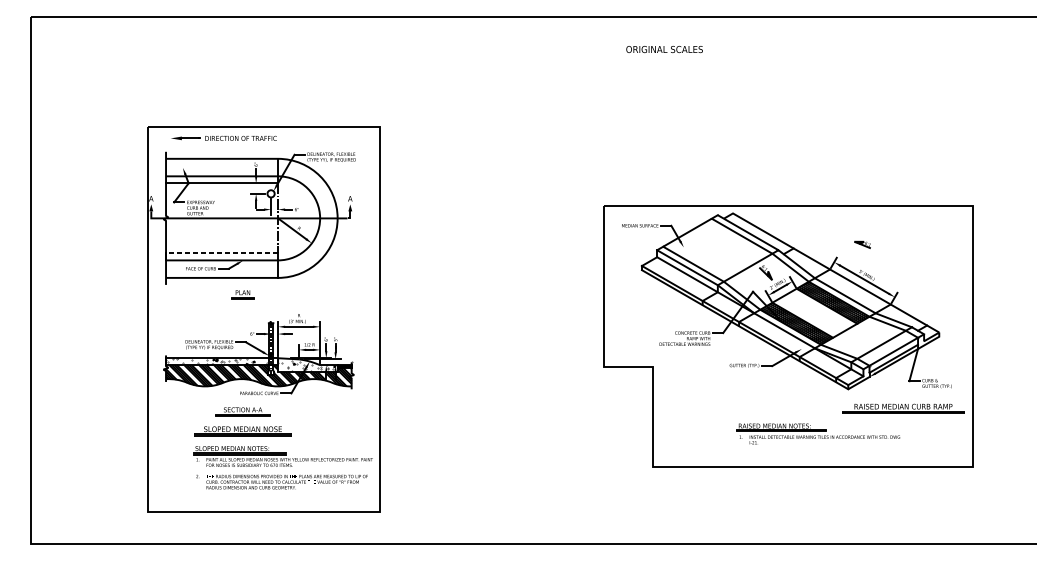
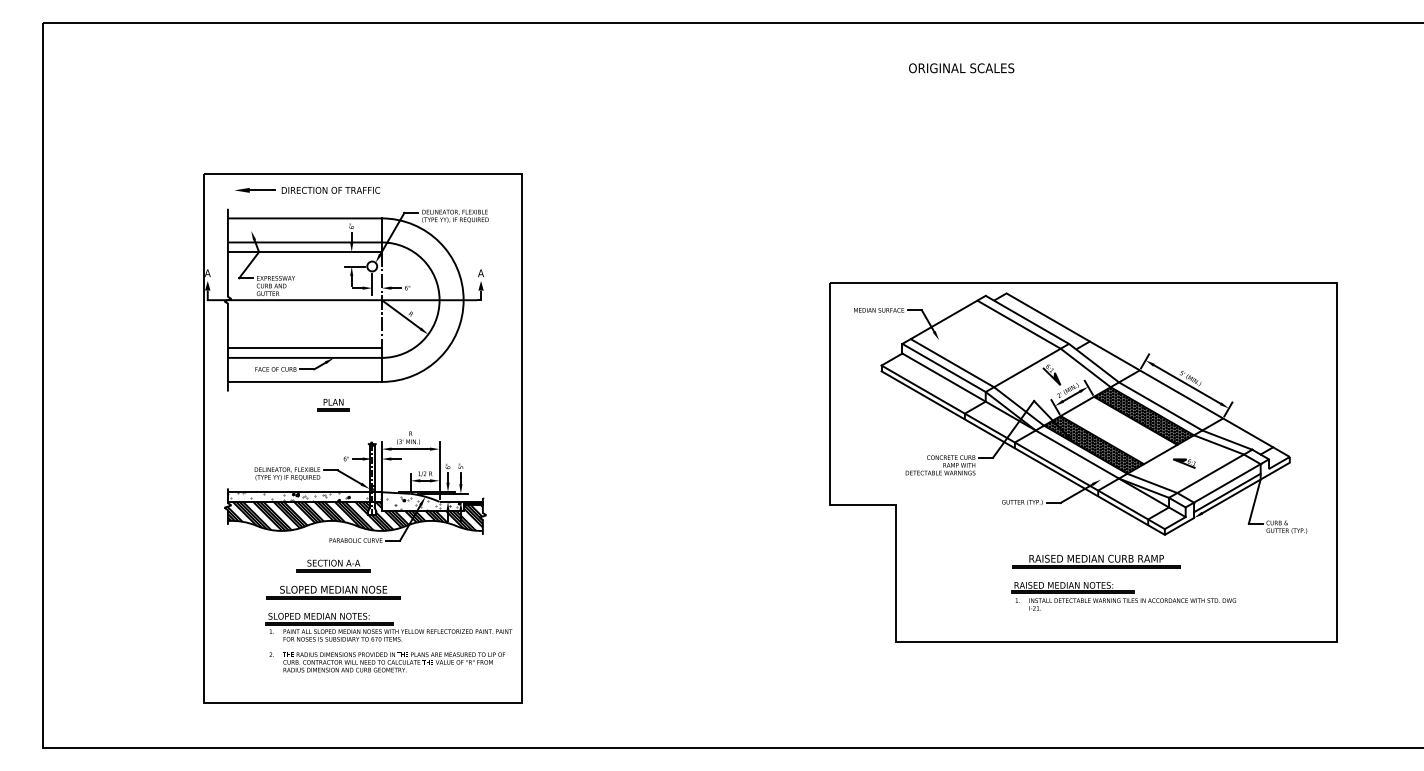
text: (664, 49) -> (961, 68), moved
part: (862, 244) -> (1184, 463), moved
line: (221, 253) -> (304, 348), dashed -> solid
part: (903, 408) -> (1096, 561), moved

